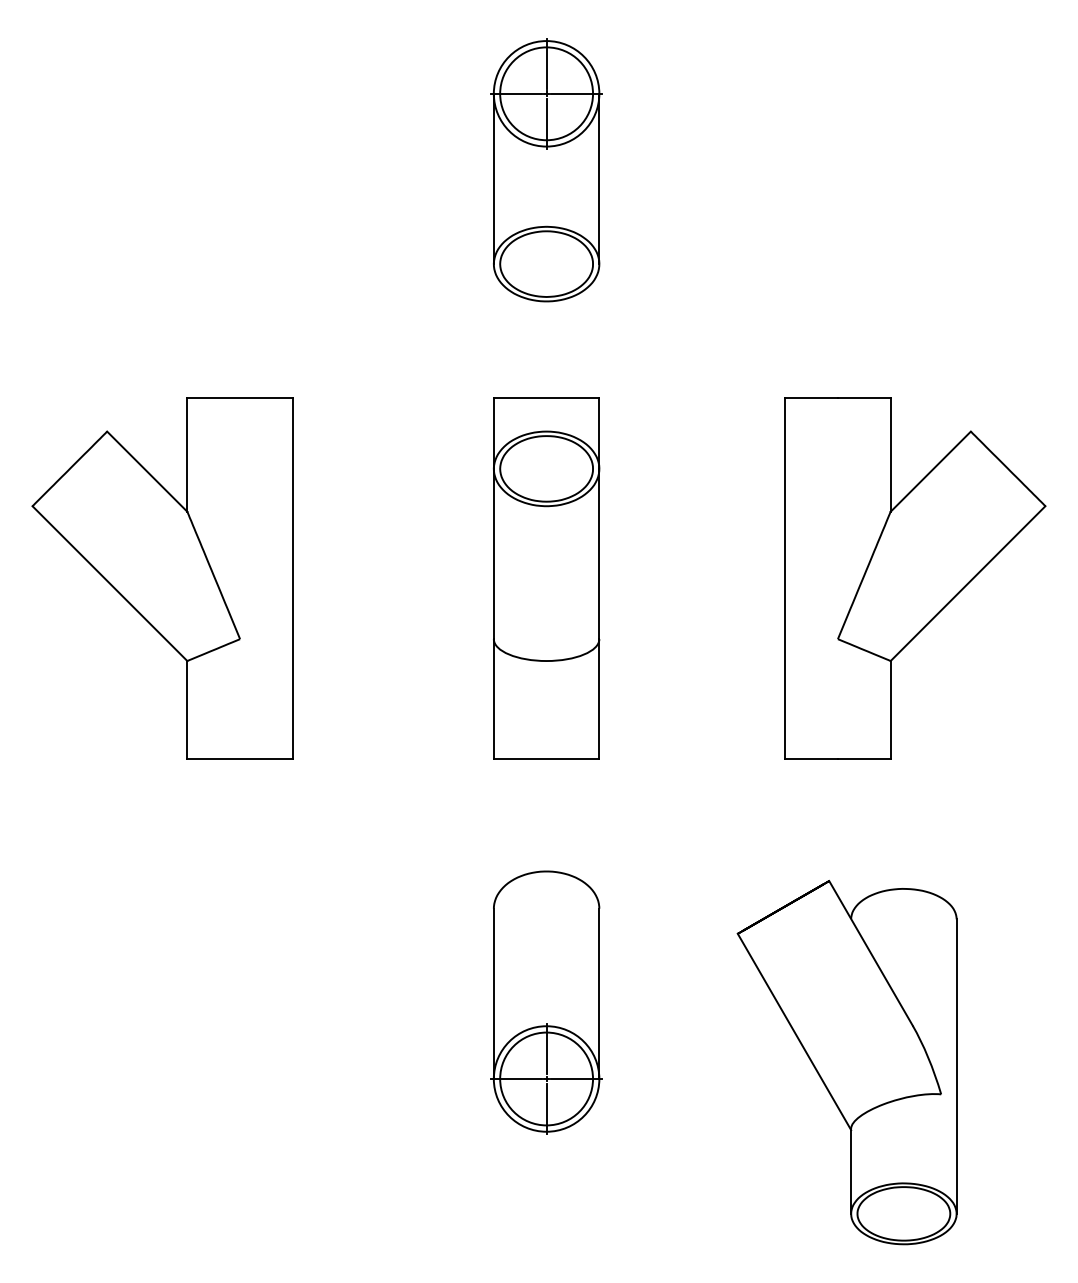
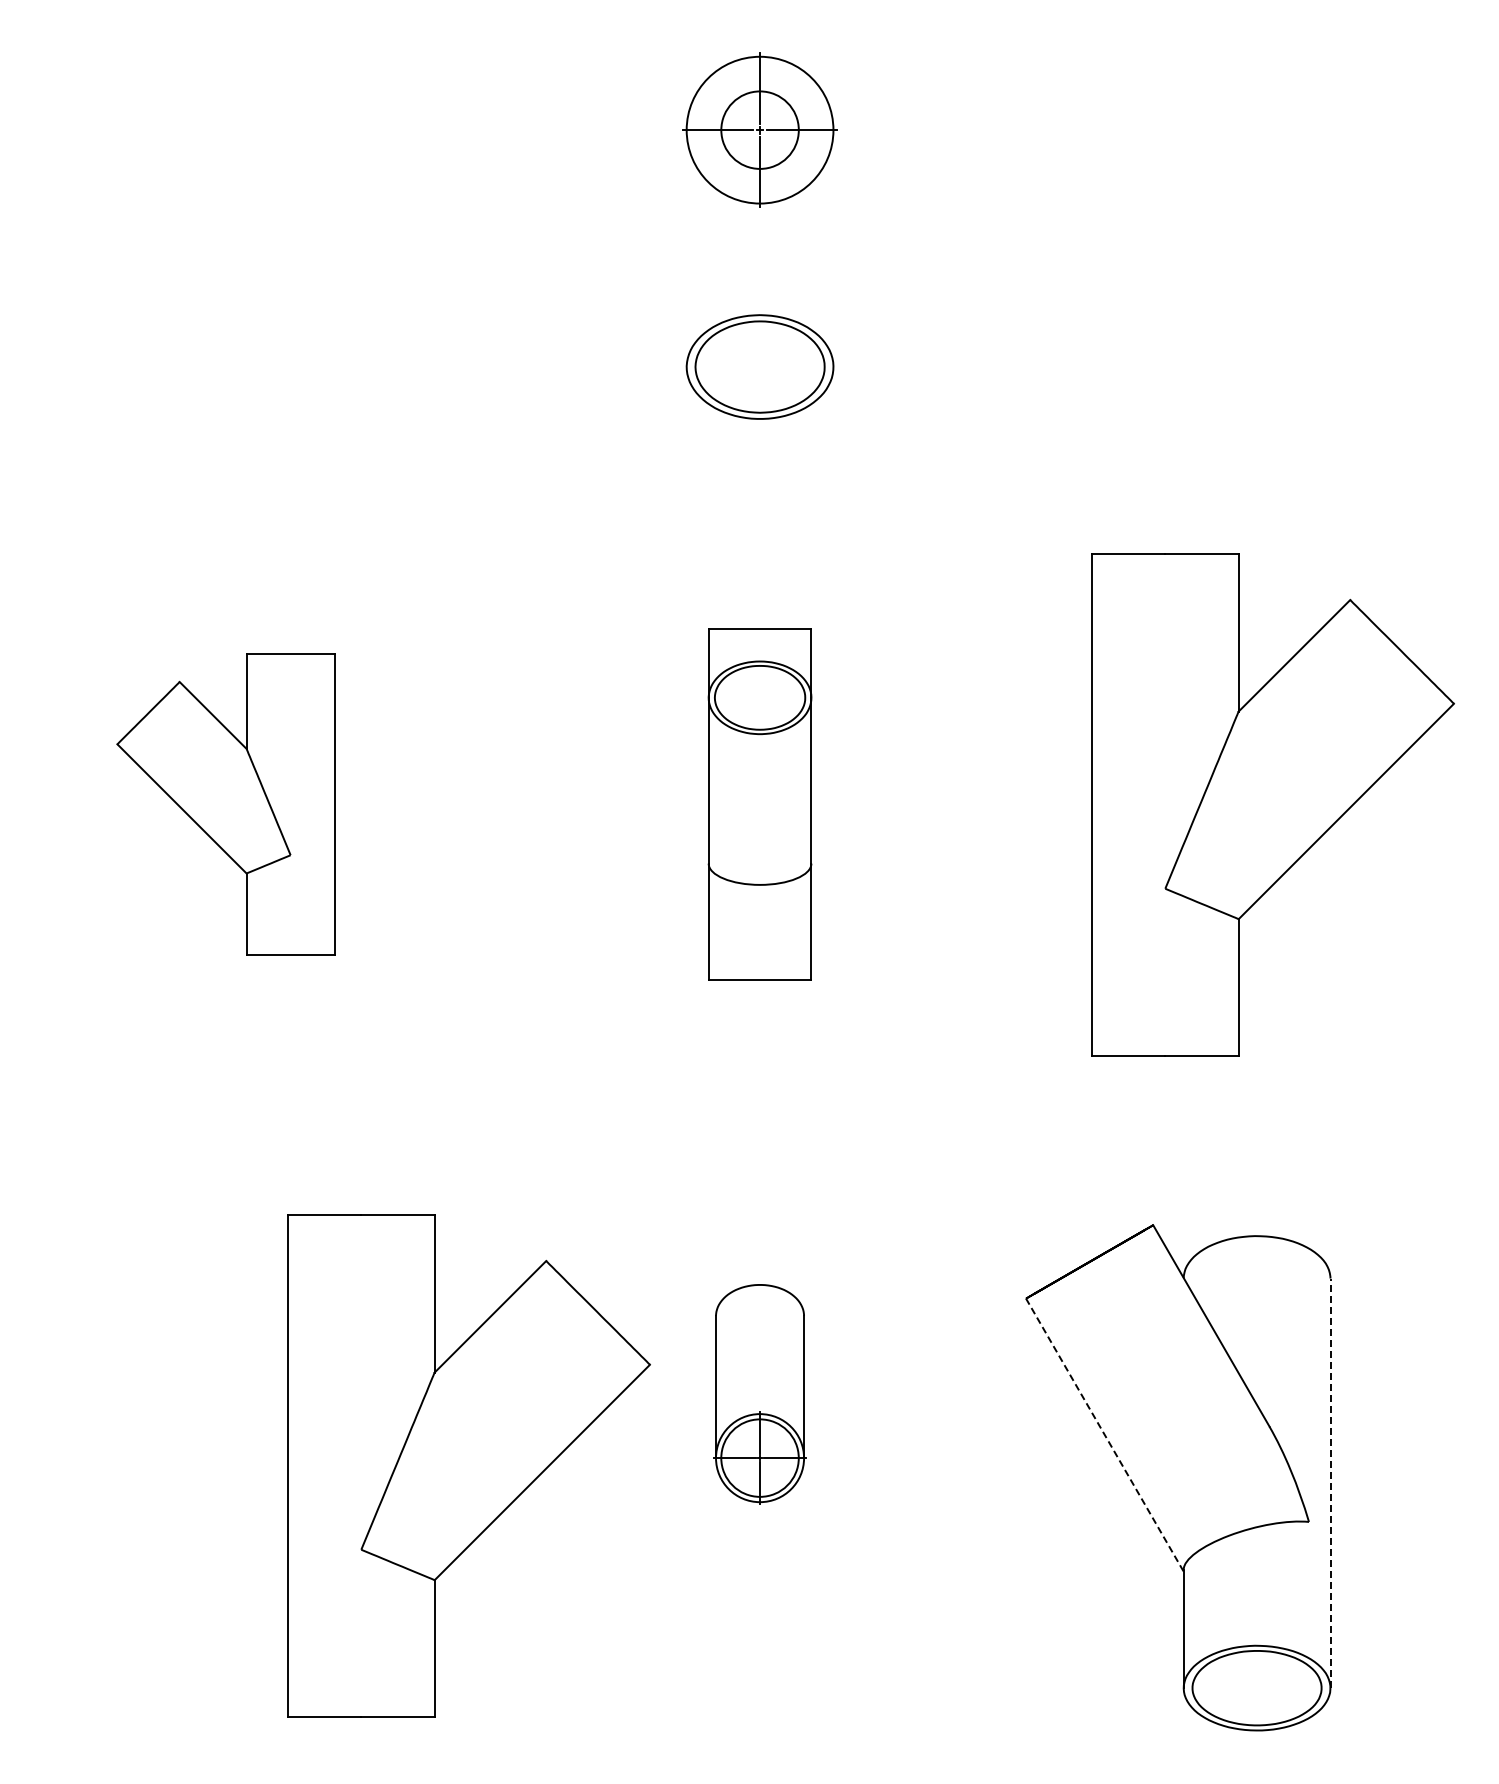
circle: (546, 93) -> (759, 129), size x0.6
line: (493, 178) -> (686, 248), removed
line: (599, 178) -> (833, 248), removed
part: (162, 578) -> (225, 804), size x0.6
part: (546, 578) -> (759, 804), size x0.7
part: (546, 1002) -> (759, 1394), size x0.6
line: (794, 1032) -> (1104, 1435), solid -> dashed
part: (336, 1053) -> (468, 1465), added
line: (956, 1066) -> (1330, 1483), solid -> dashed

